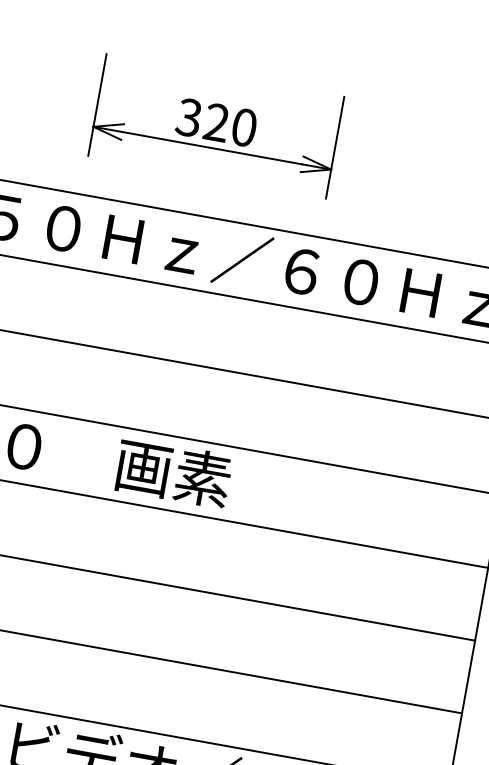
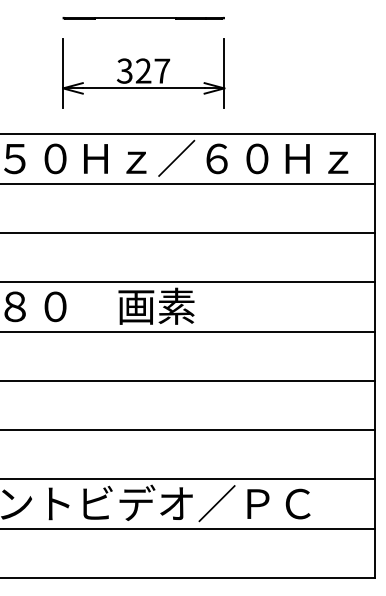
line: (230, 45) -> (143, 18), added
text: (244, 126) -> (162, 70), 320 -> 327

